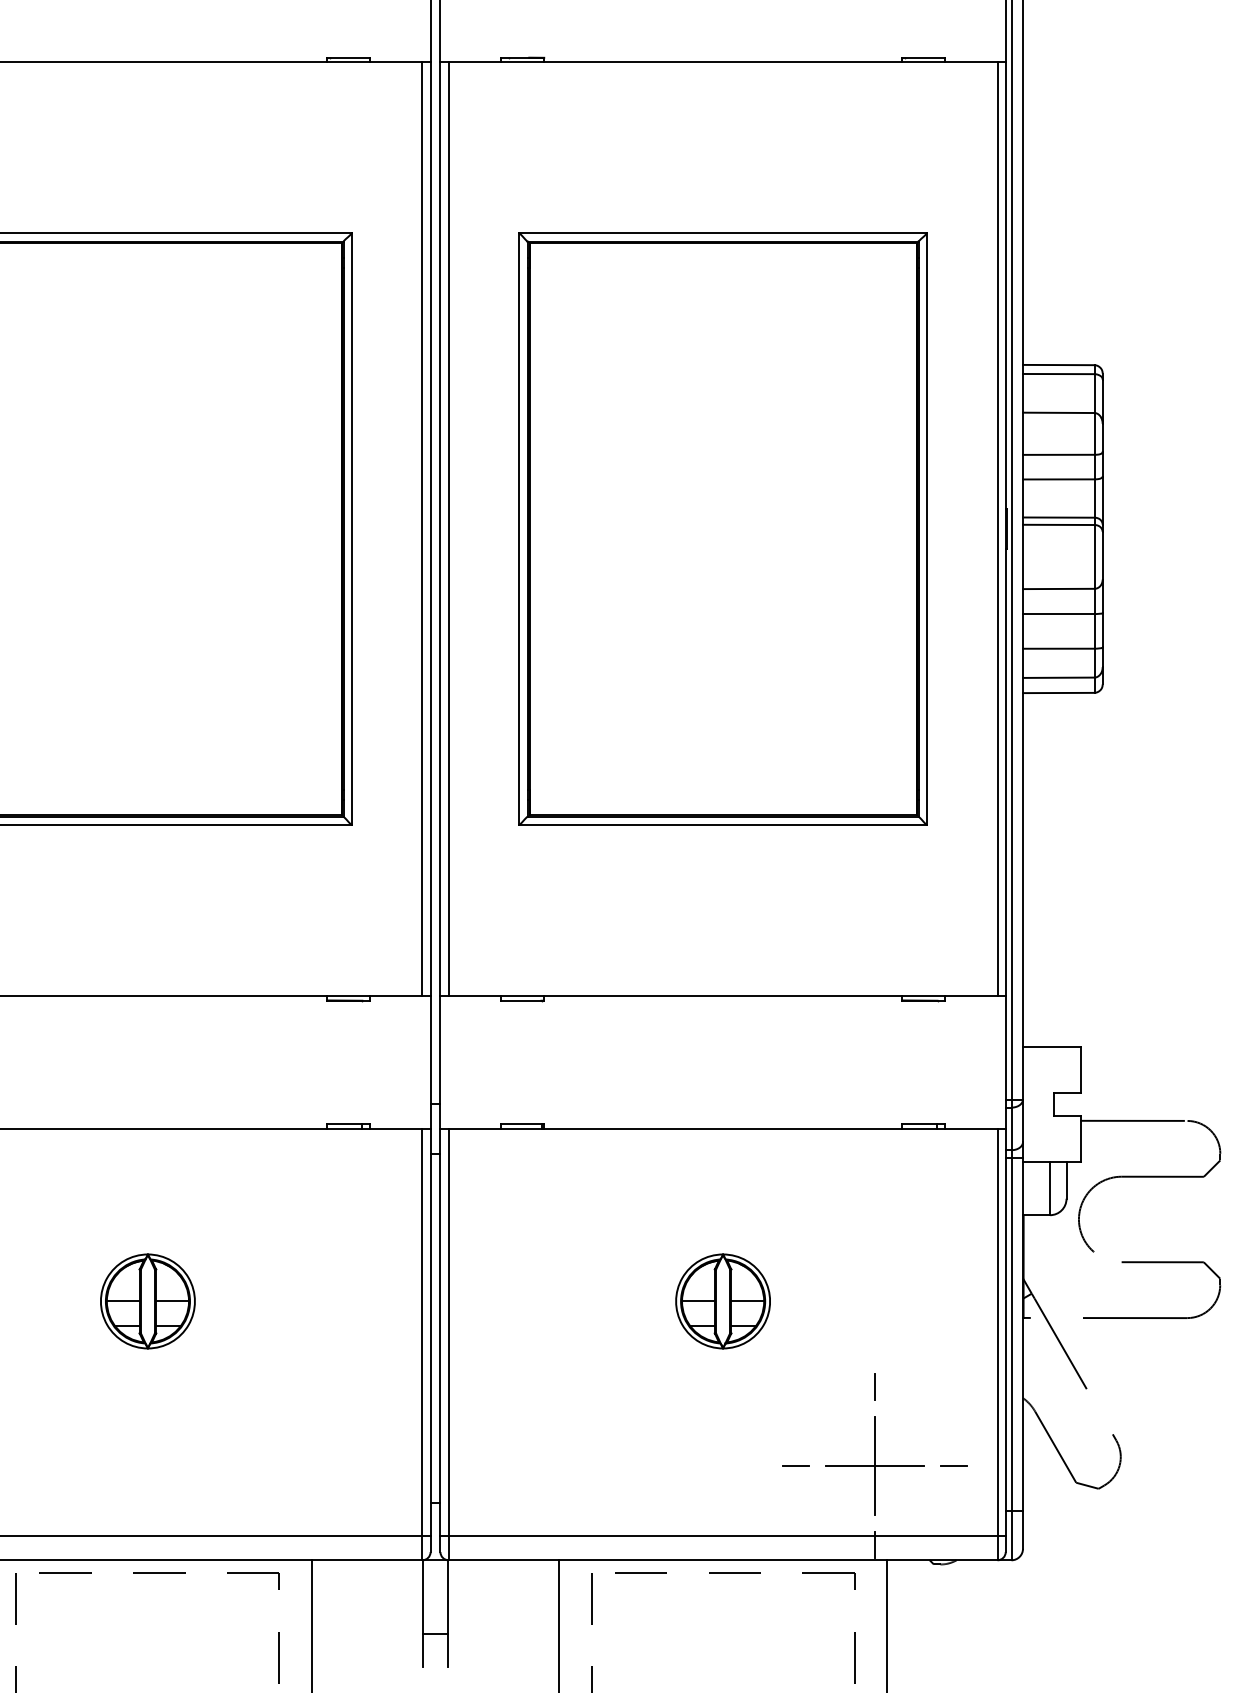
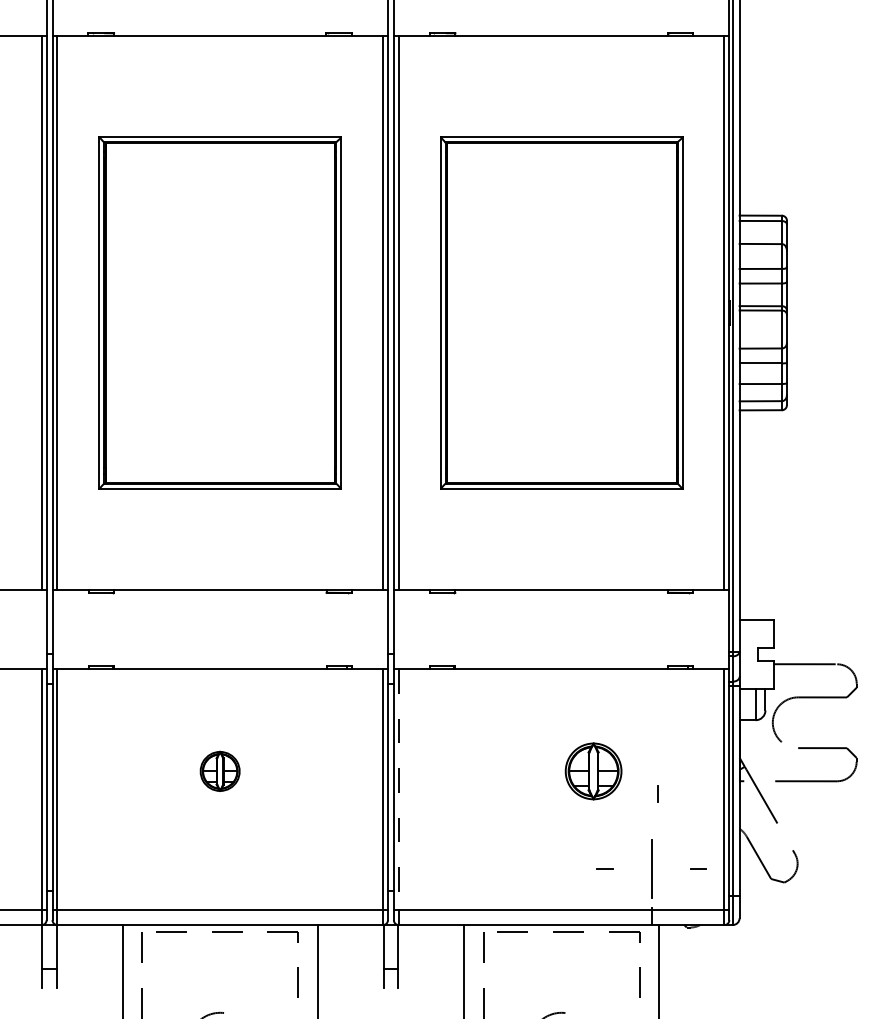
part: (146, 1301) -> (219, 771), size x0.7
part: (722, 1301) -> (593, 771), moved
line: (448, 1331) -> (398, 789), solid -> dashed
line: (874, 1385) -> (657, 793), moved
line: (874, 1465) -> (651, 868), removed

